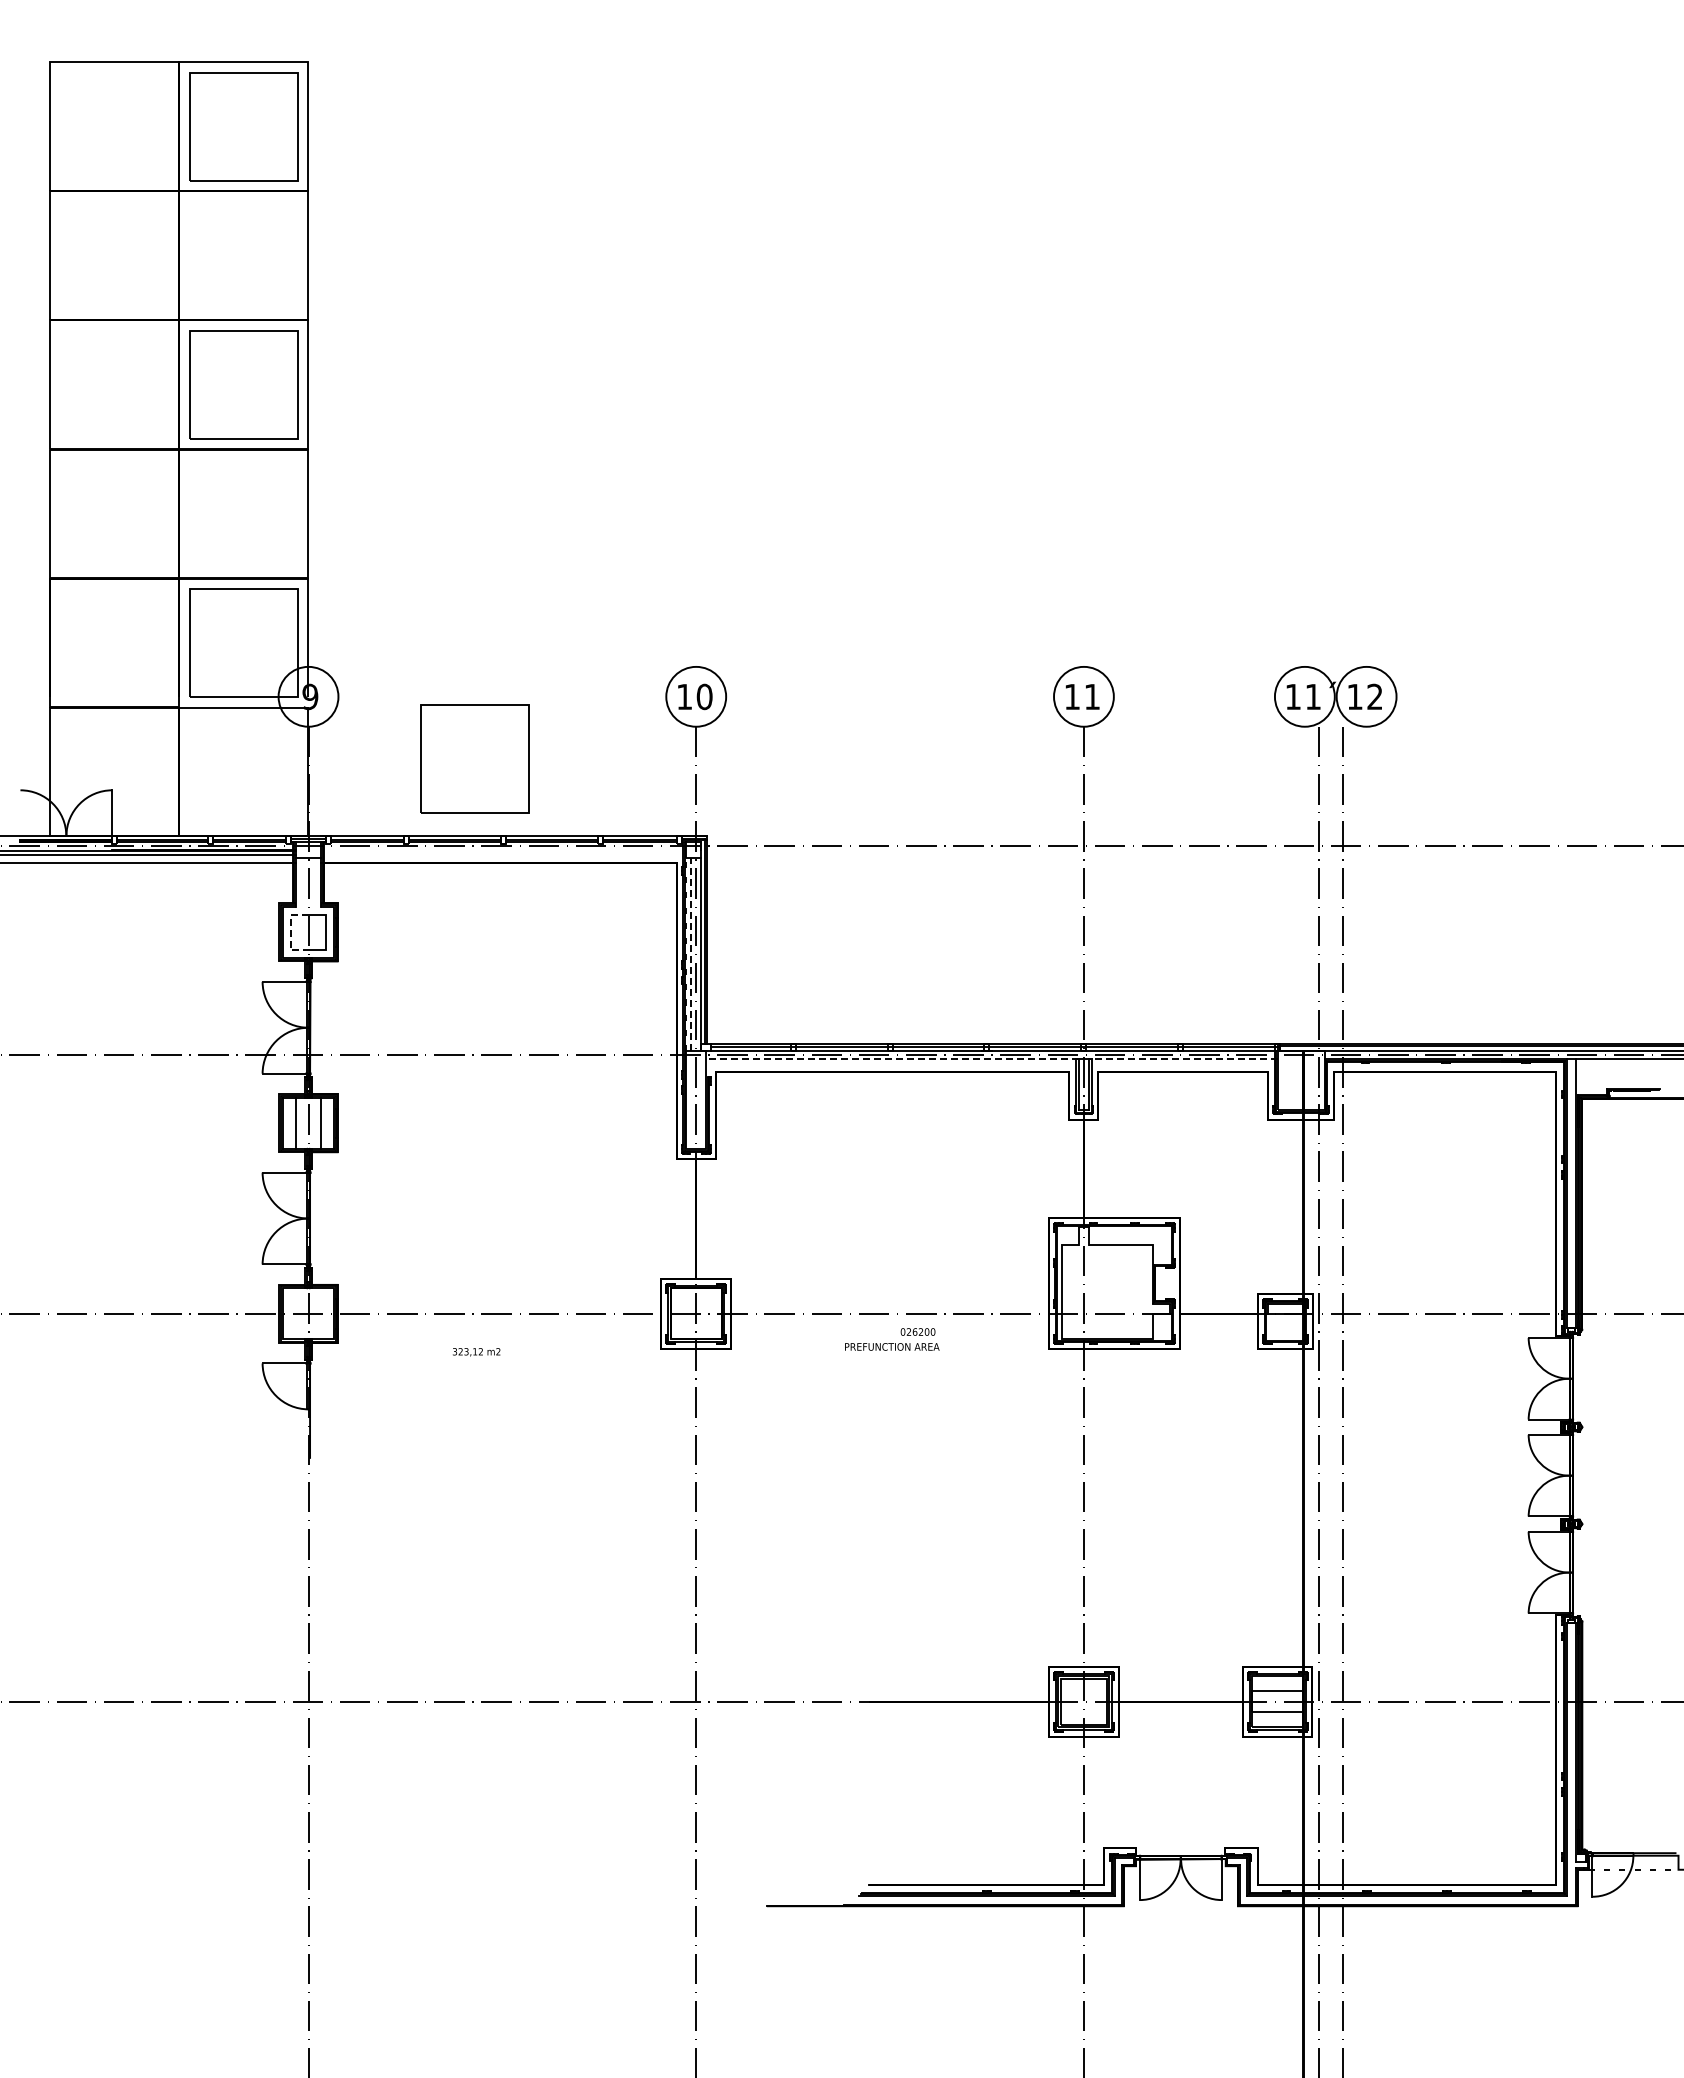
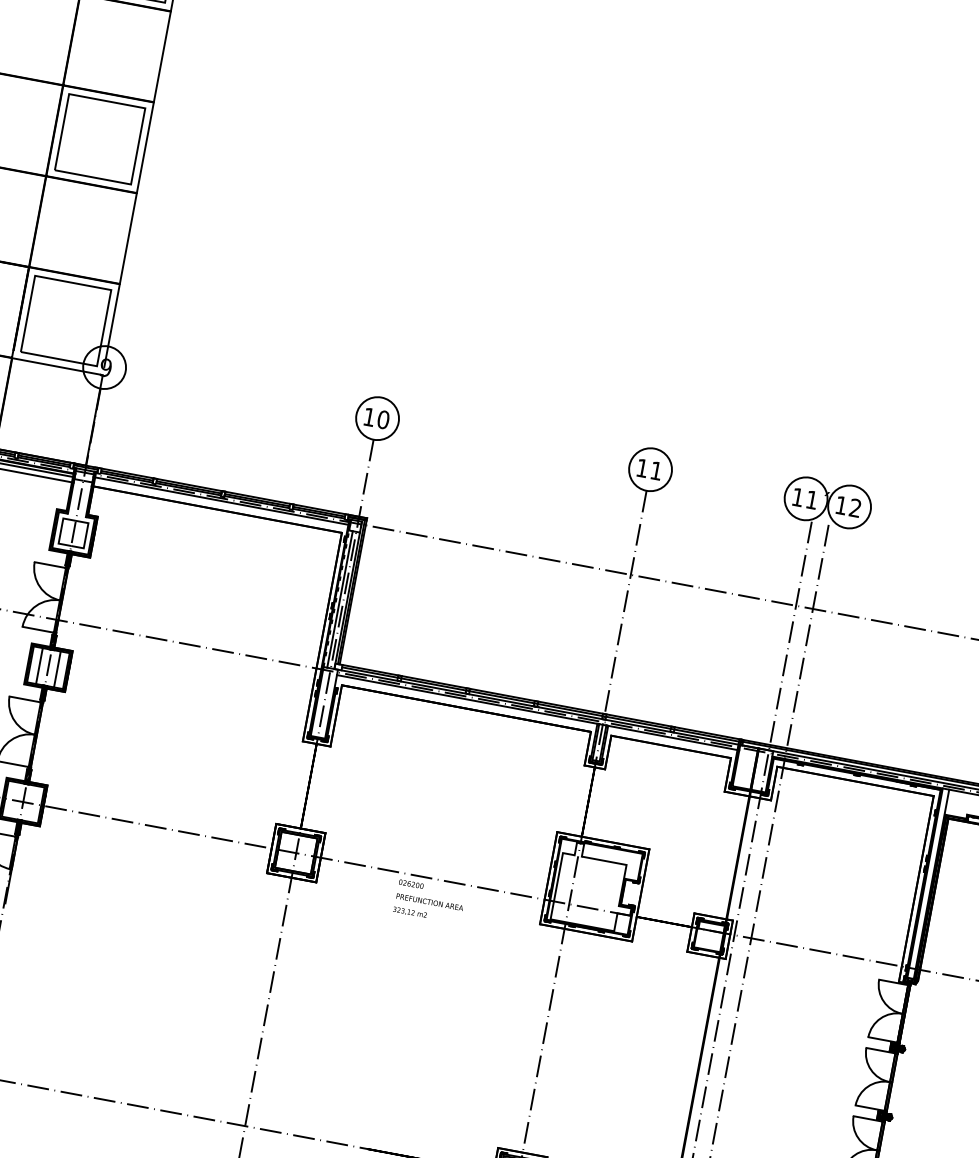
part: (474, 758) -> (213, 432), removed
line: (503, 849) -> (221, 500), added
line: (290, 932) -> (60, 531), dashed -> solid
line: (691, 954) -> (340, 599), dashed -> solid
line: (892, 1059) -> (467, 699), dashed -> solid
line: (1182, 1059) -> (672, 738), dashed -> solid
text: (917, 1331) -> (410, 883), moved
text: (476, 1352) -> (409, 912), moved

